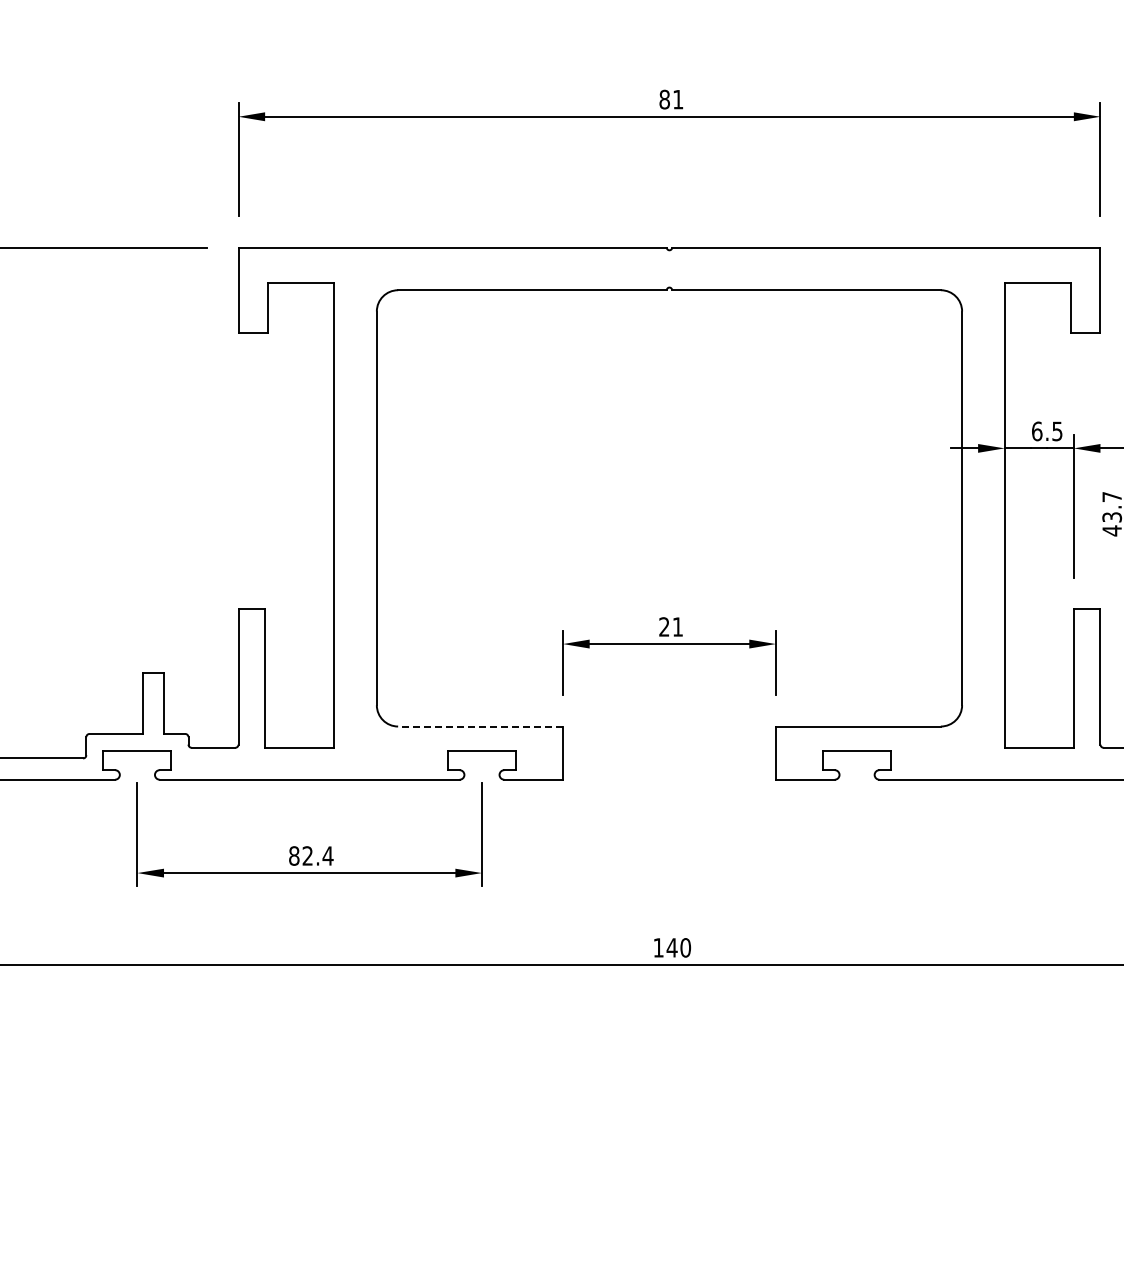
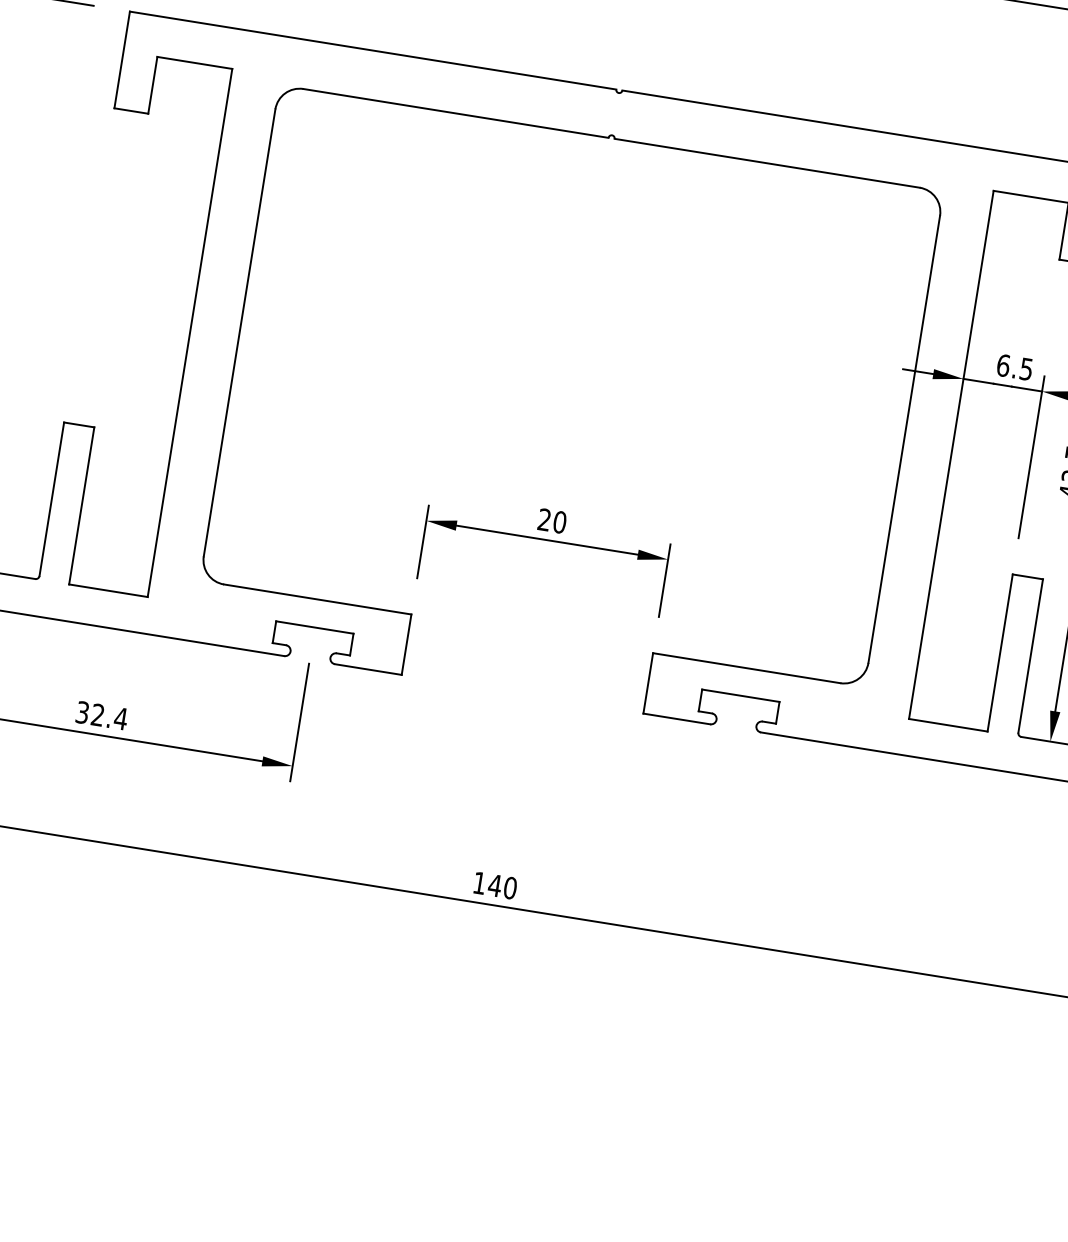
text: (677, 626) -> (559, 521), 21 -> 20
line: (480, 726) -> (317, 599), dashed -> solid
text: (294, 855) -> (82, 712), 82.4 -> 32.4

